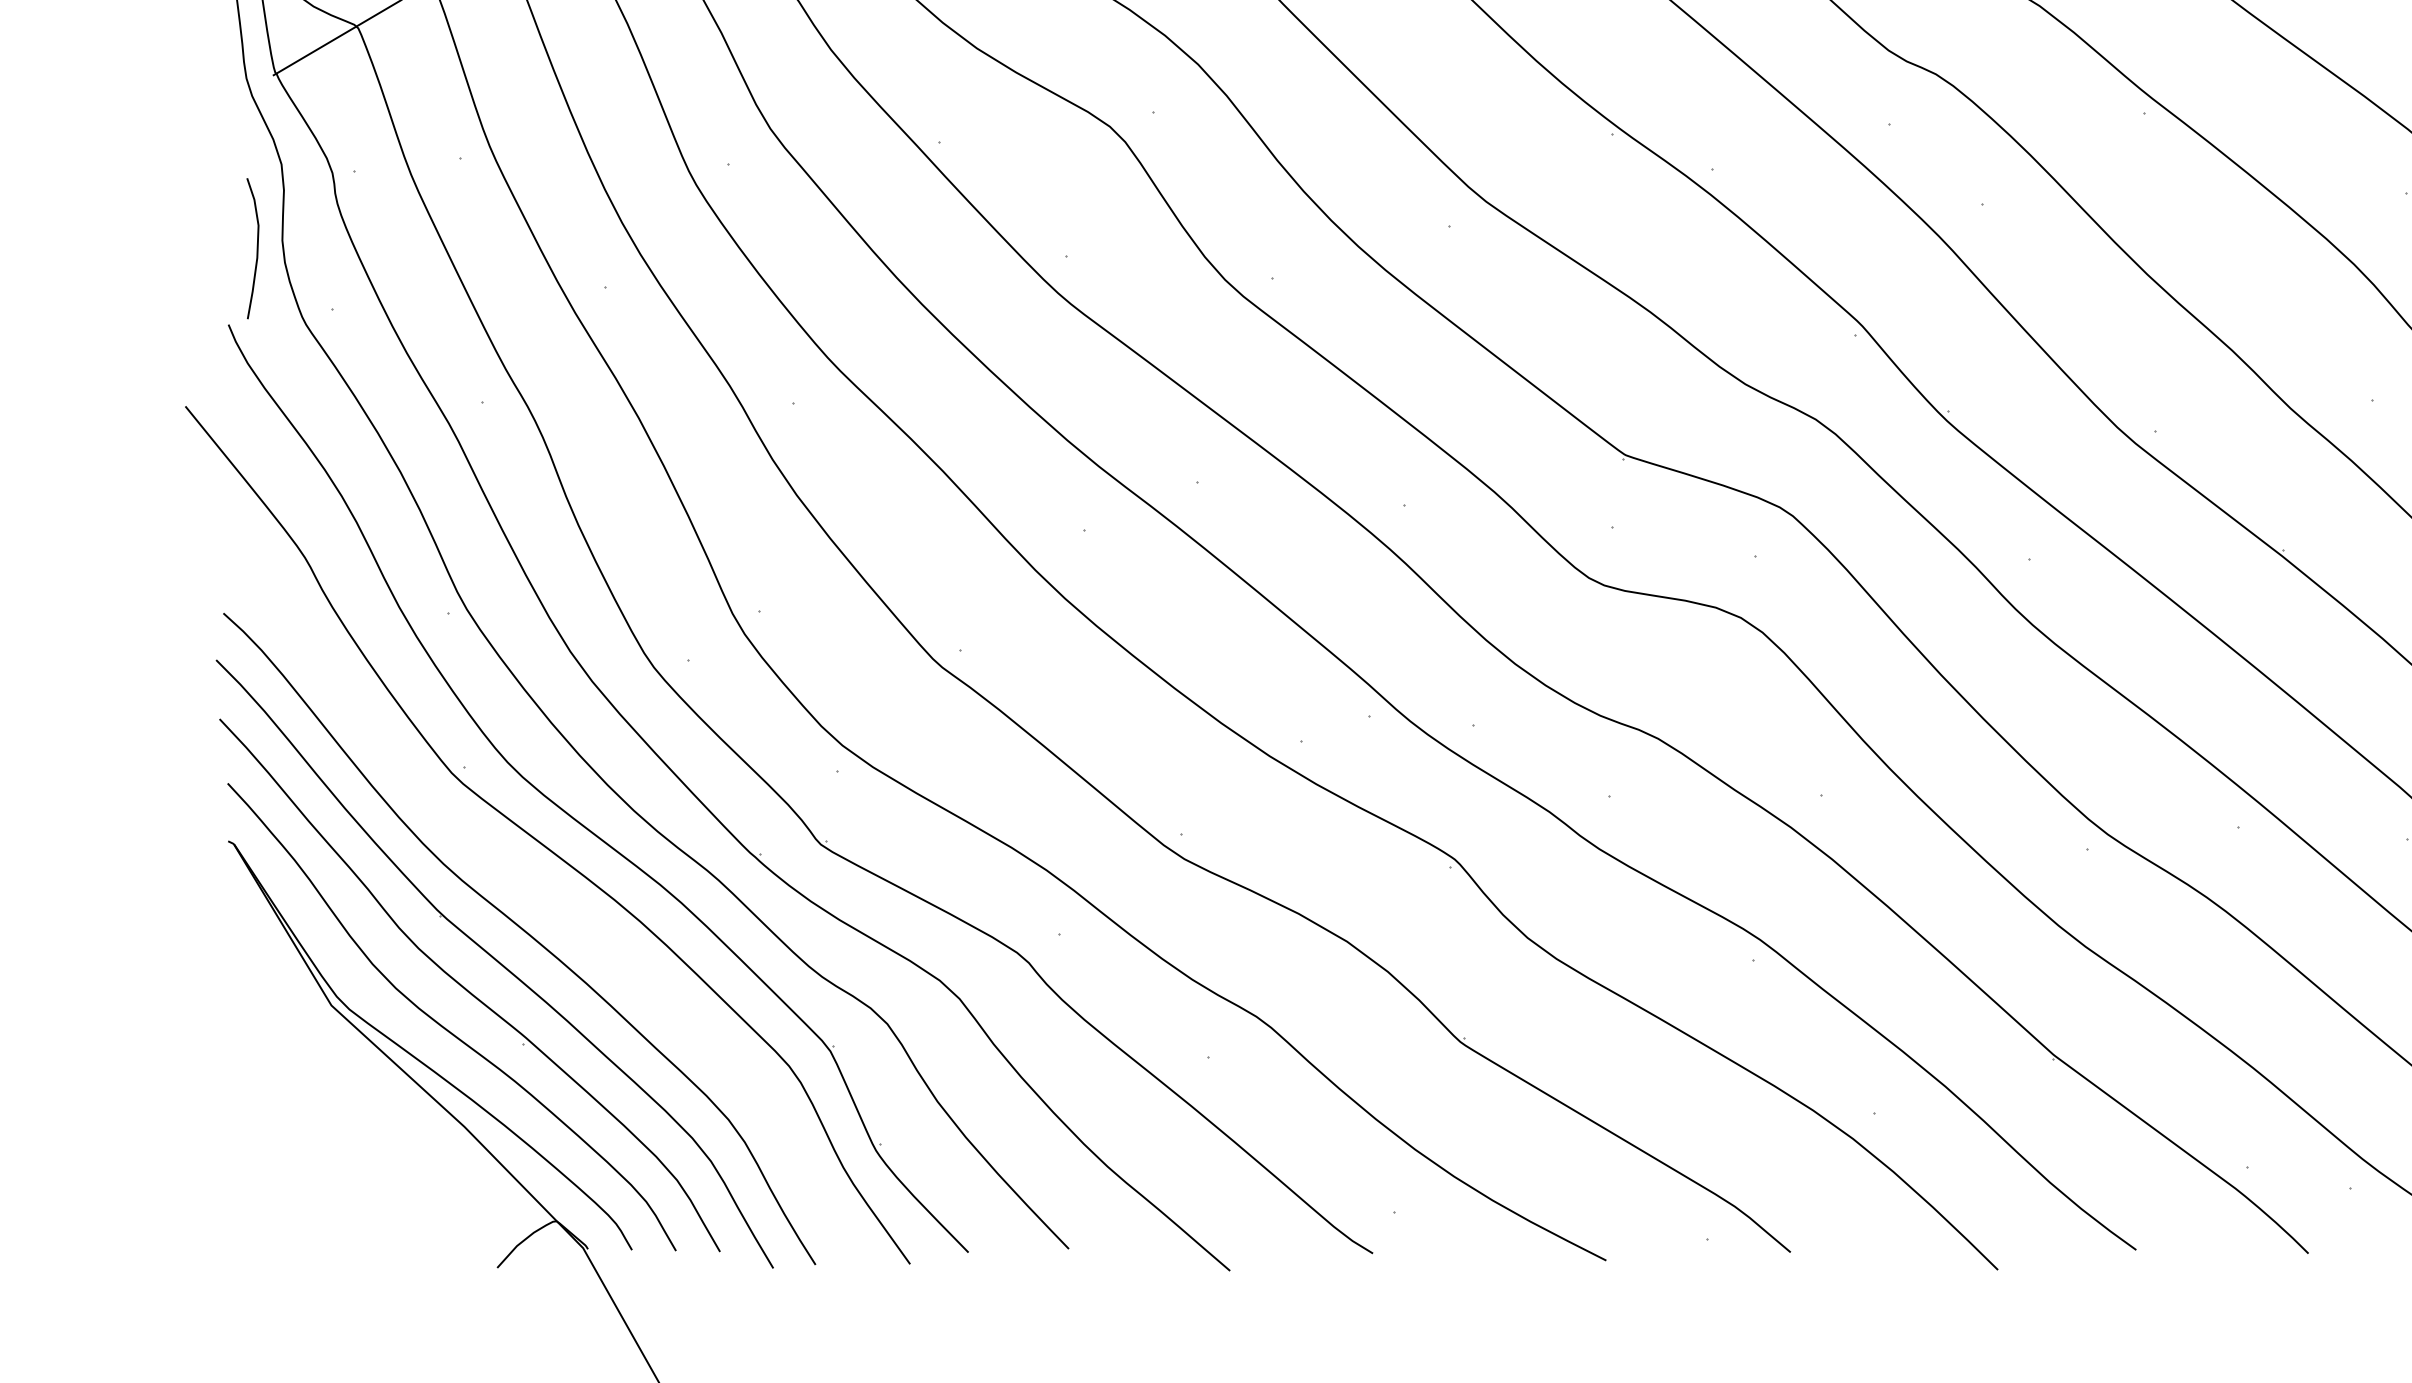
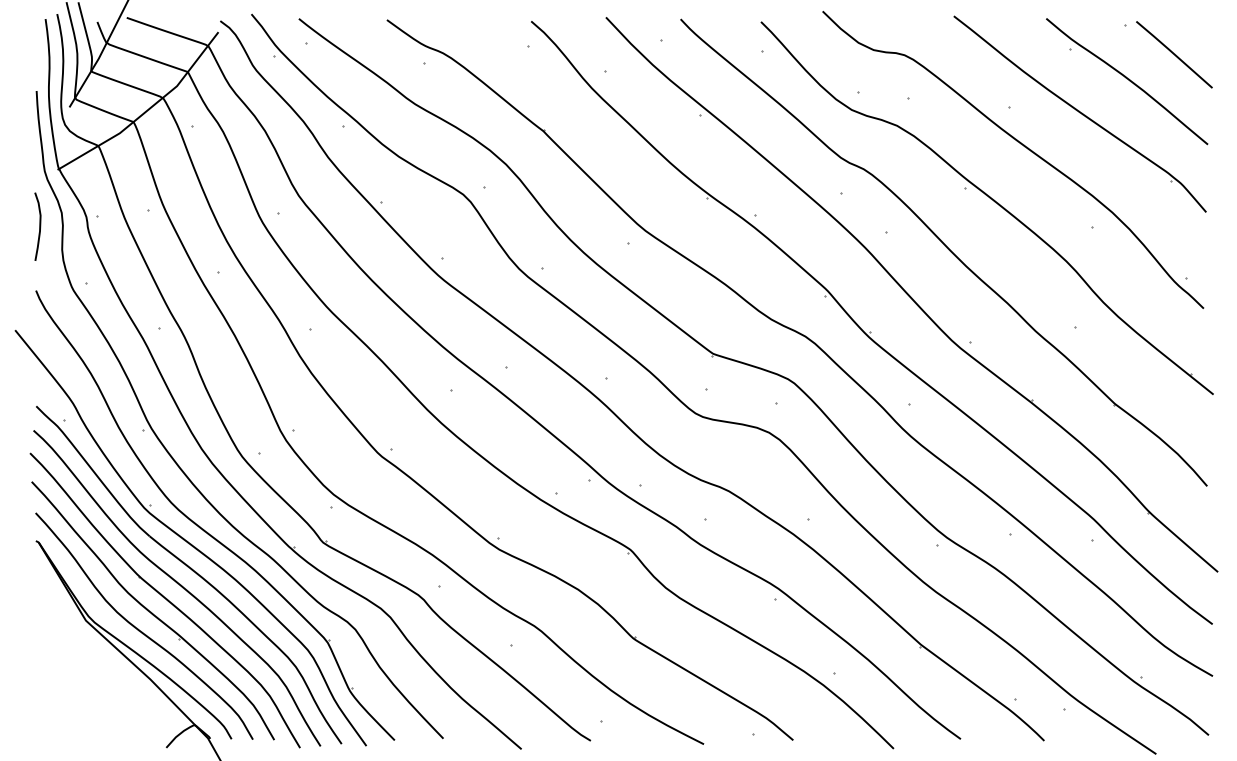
curve: (256, 248) -> (39, 226), moved
part: (545, 912) -> (189, 575), added

